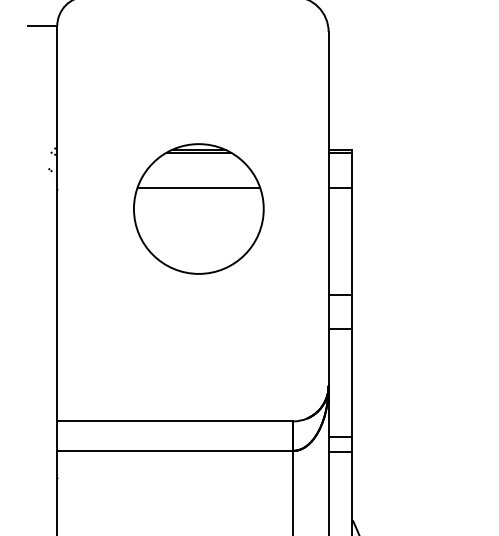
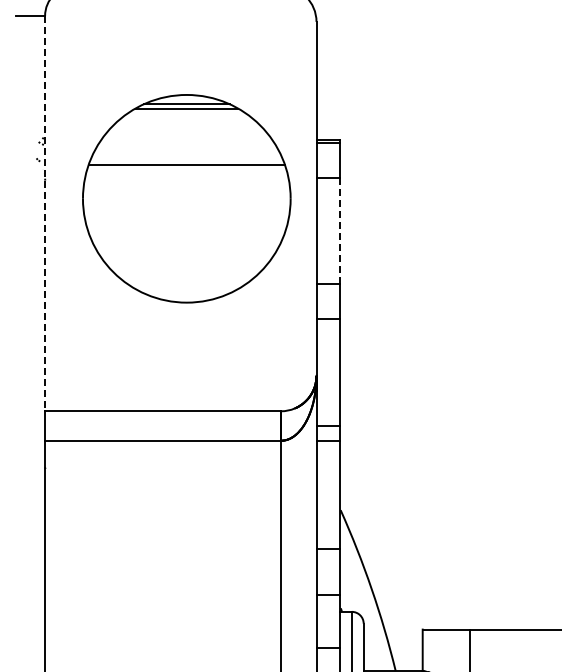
part: (198, 208) -> (186, 198), size x1.6
line: (57, 223) -> (45, 213), solid -> dashed
line: (352, 240) -> (340, 230), solid -> dashed

